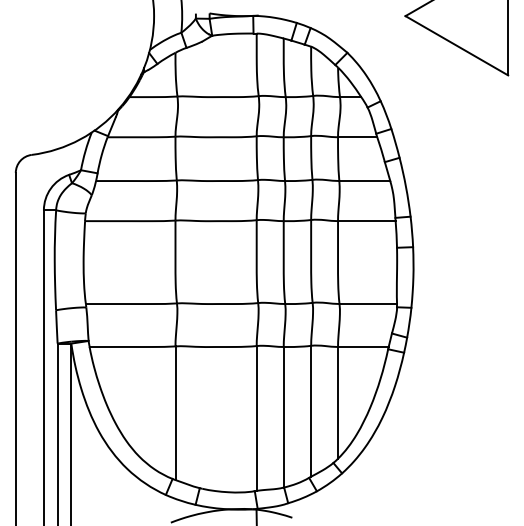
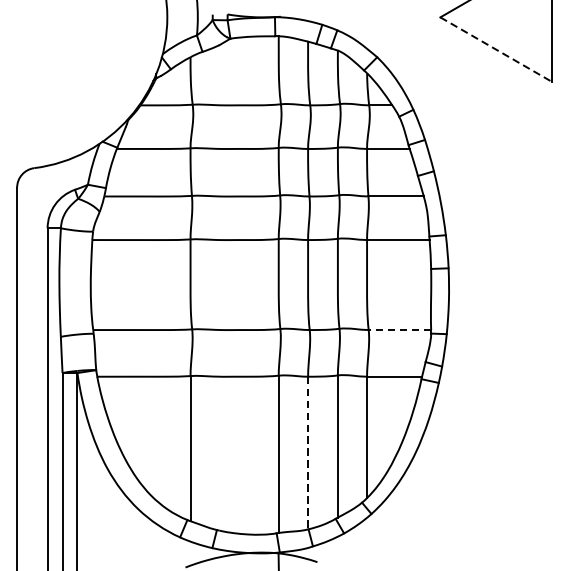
line: (457, 46) -> (496, 50), solid -> dashed
line: (368, 304) -> (400, 330), solid -> dashed
line: (283, 417) -> (307, 453), solid -> dashed

